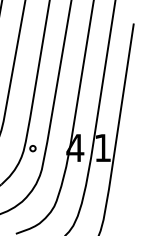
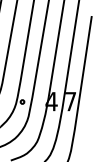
text: (102, 147) -> (70, 101), 1 -> 7

